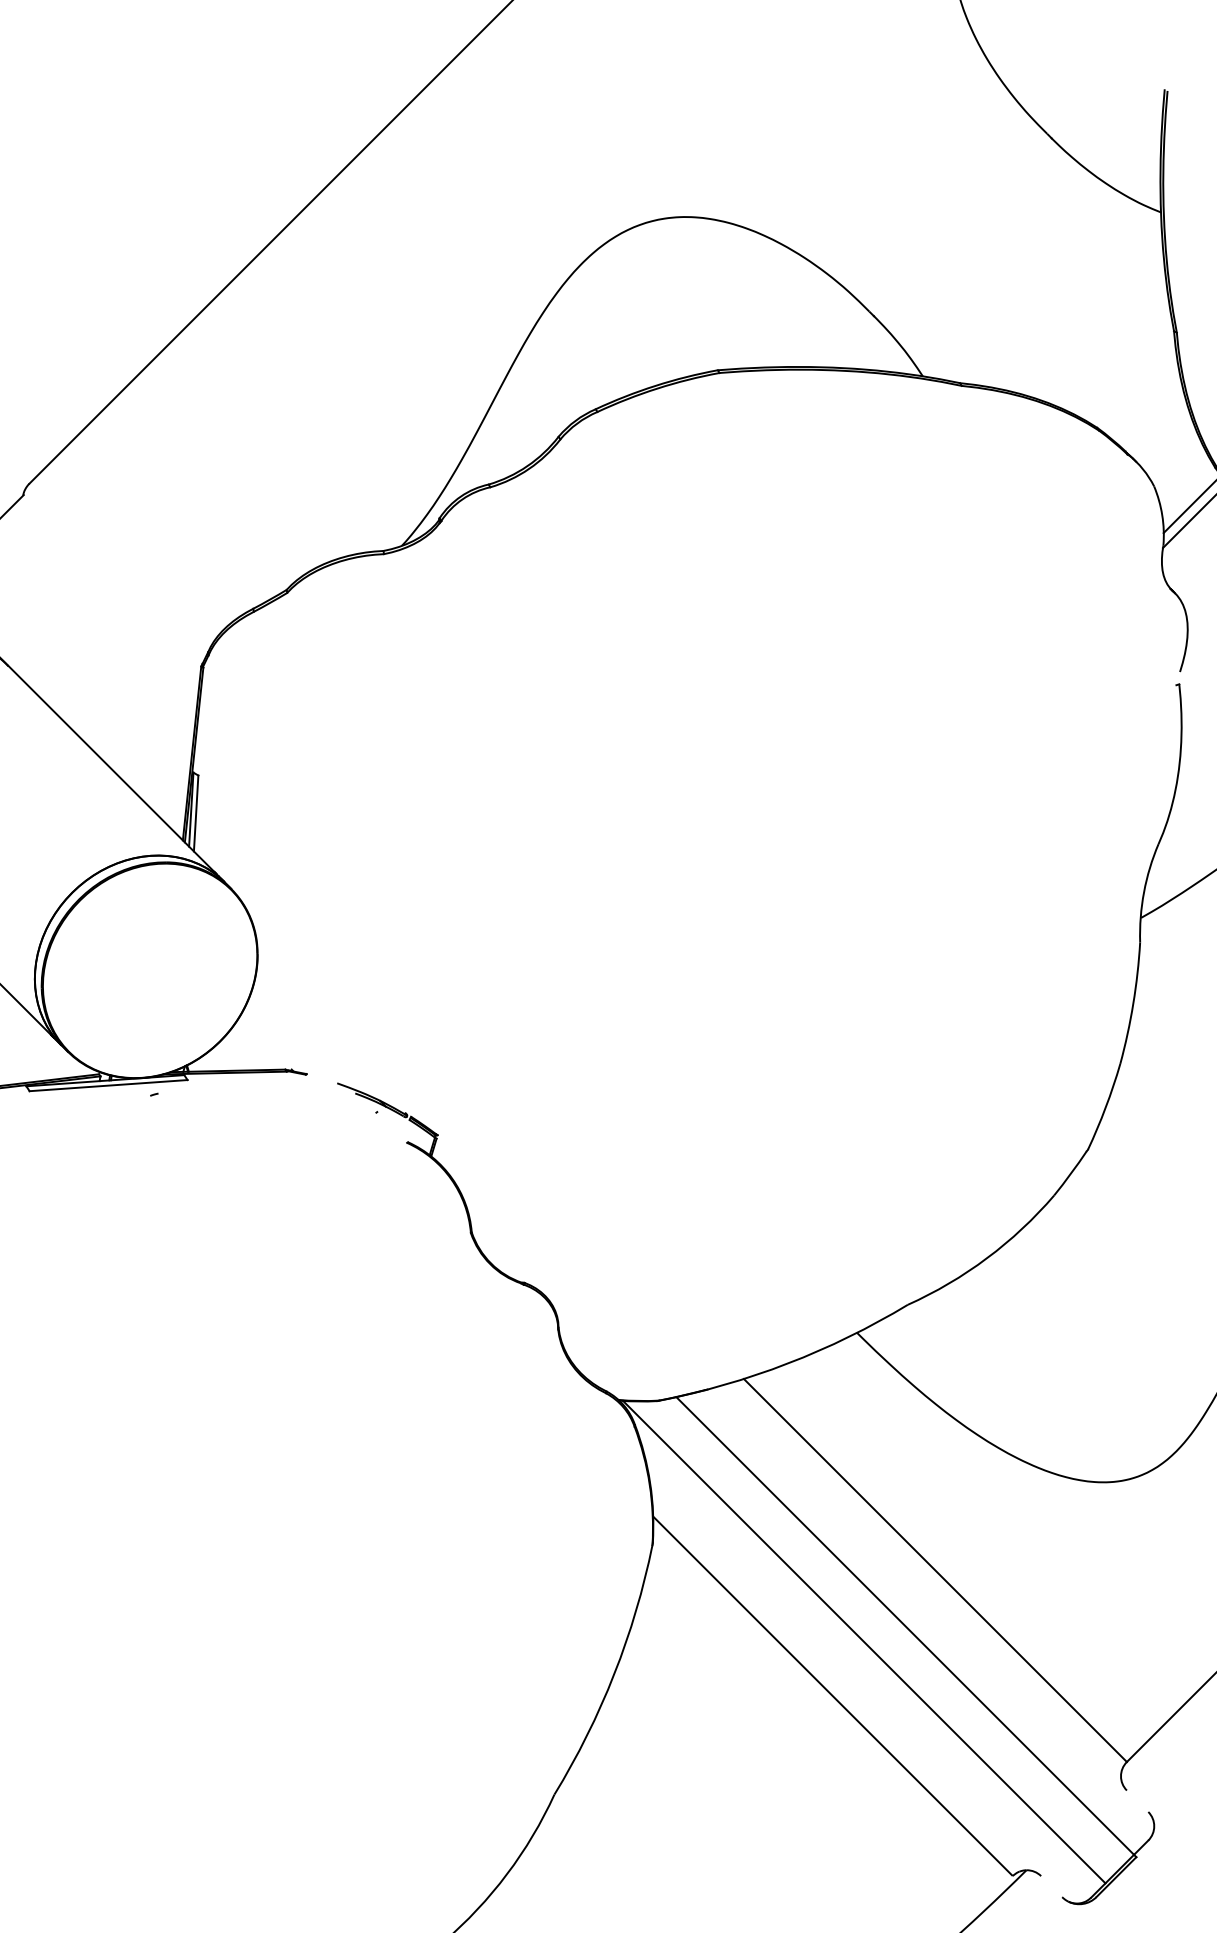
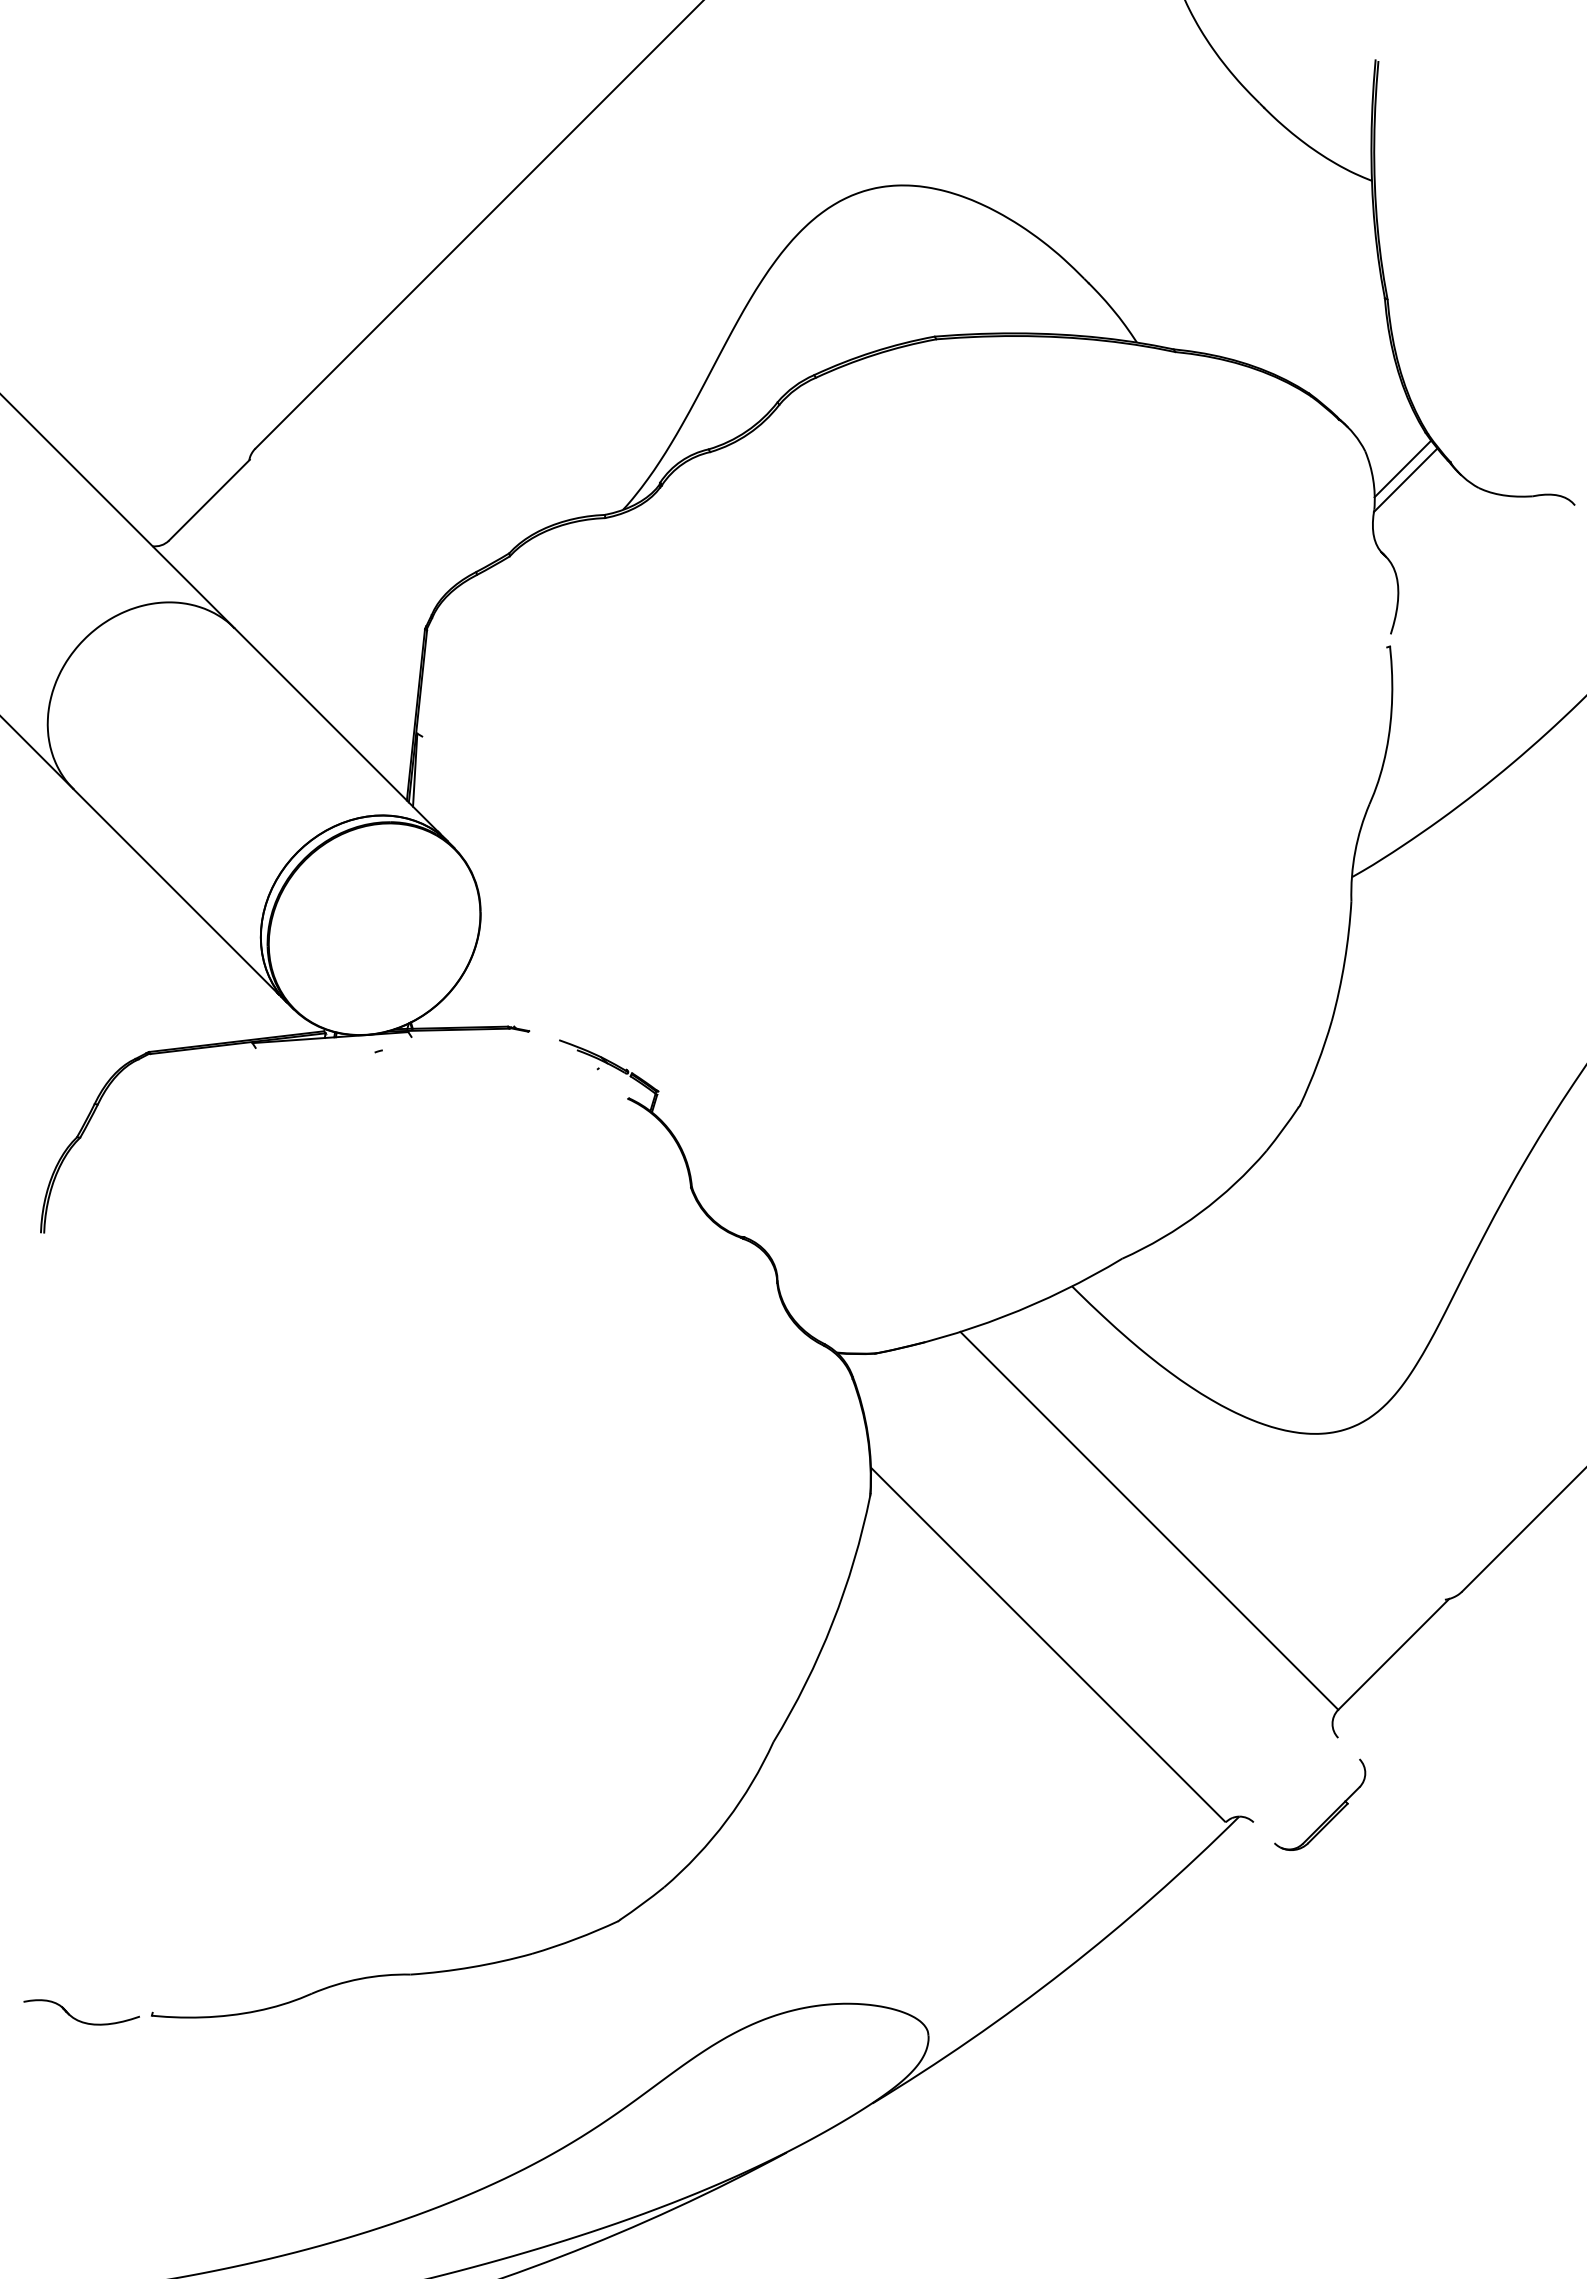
line: (195, 813) -> (419, 773), removed
line: (108, 1084) -> (333, 1041), removed
line: (905, 1625) -> (1119, 1575), removed
line: (864, 1642) -> (1079, 1591), removed

